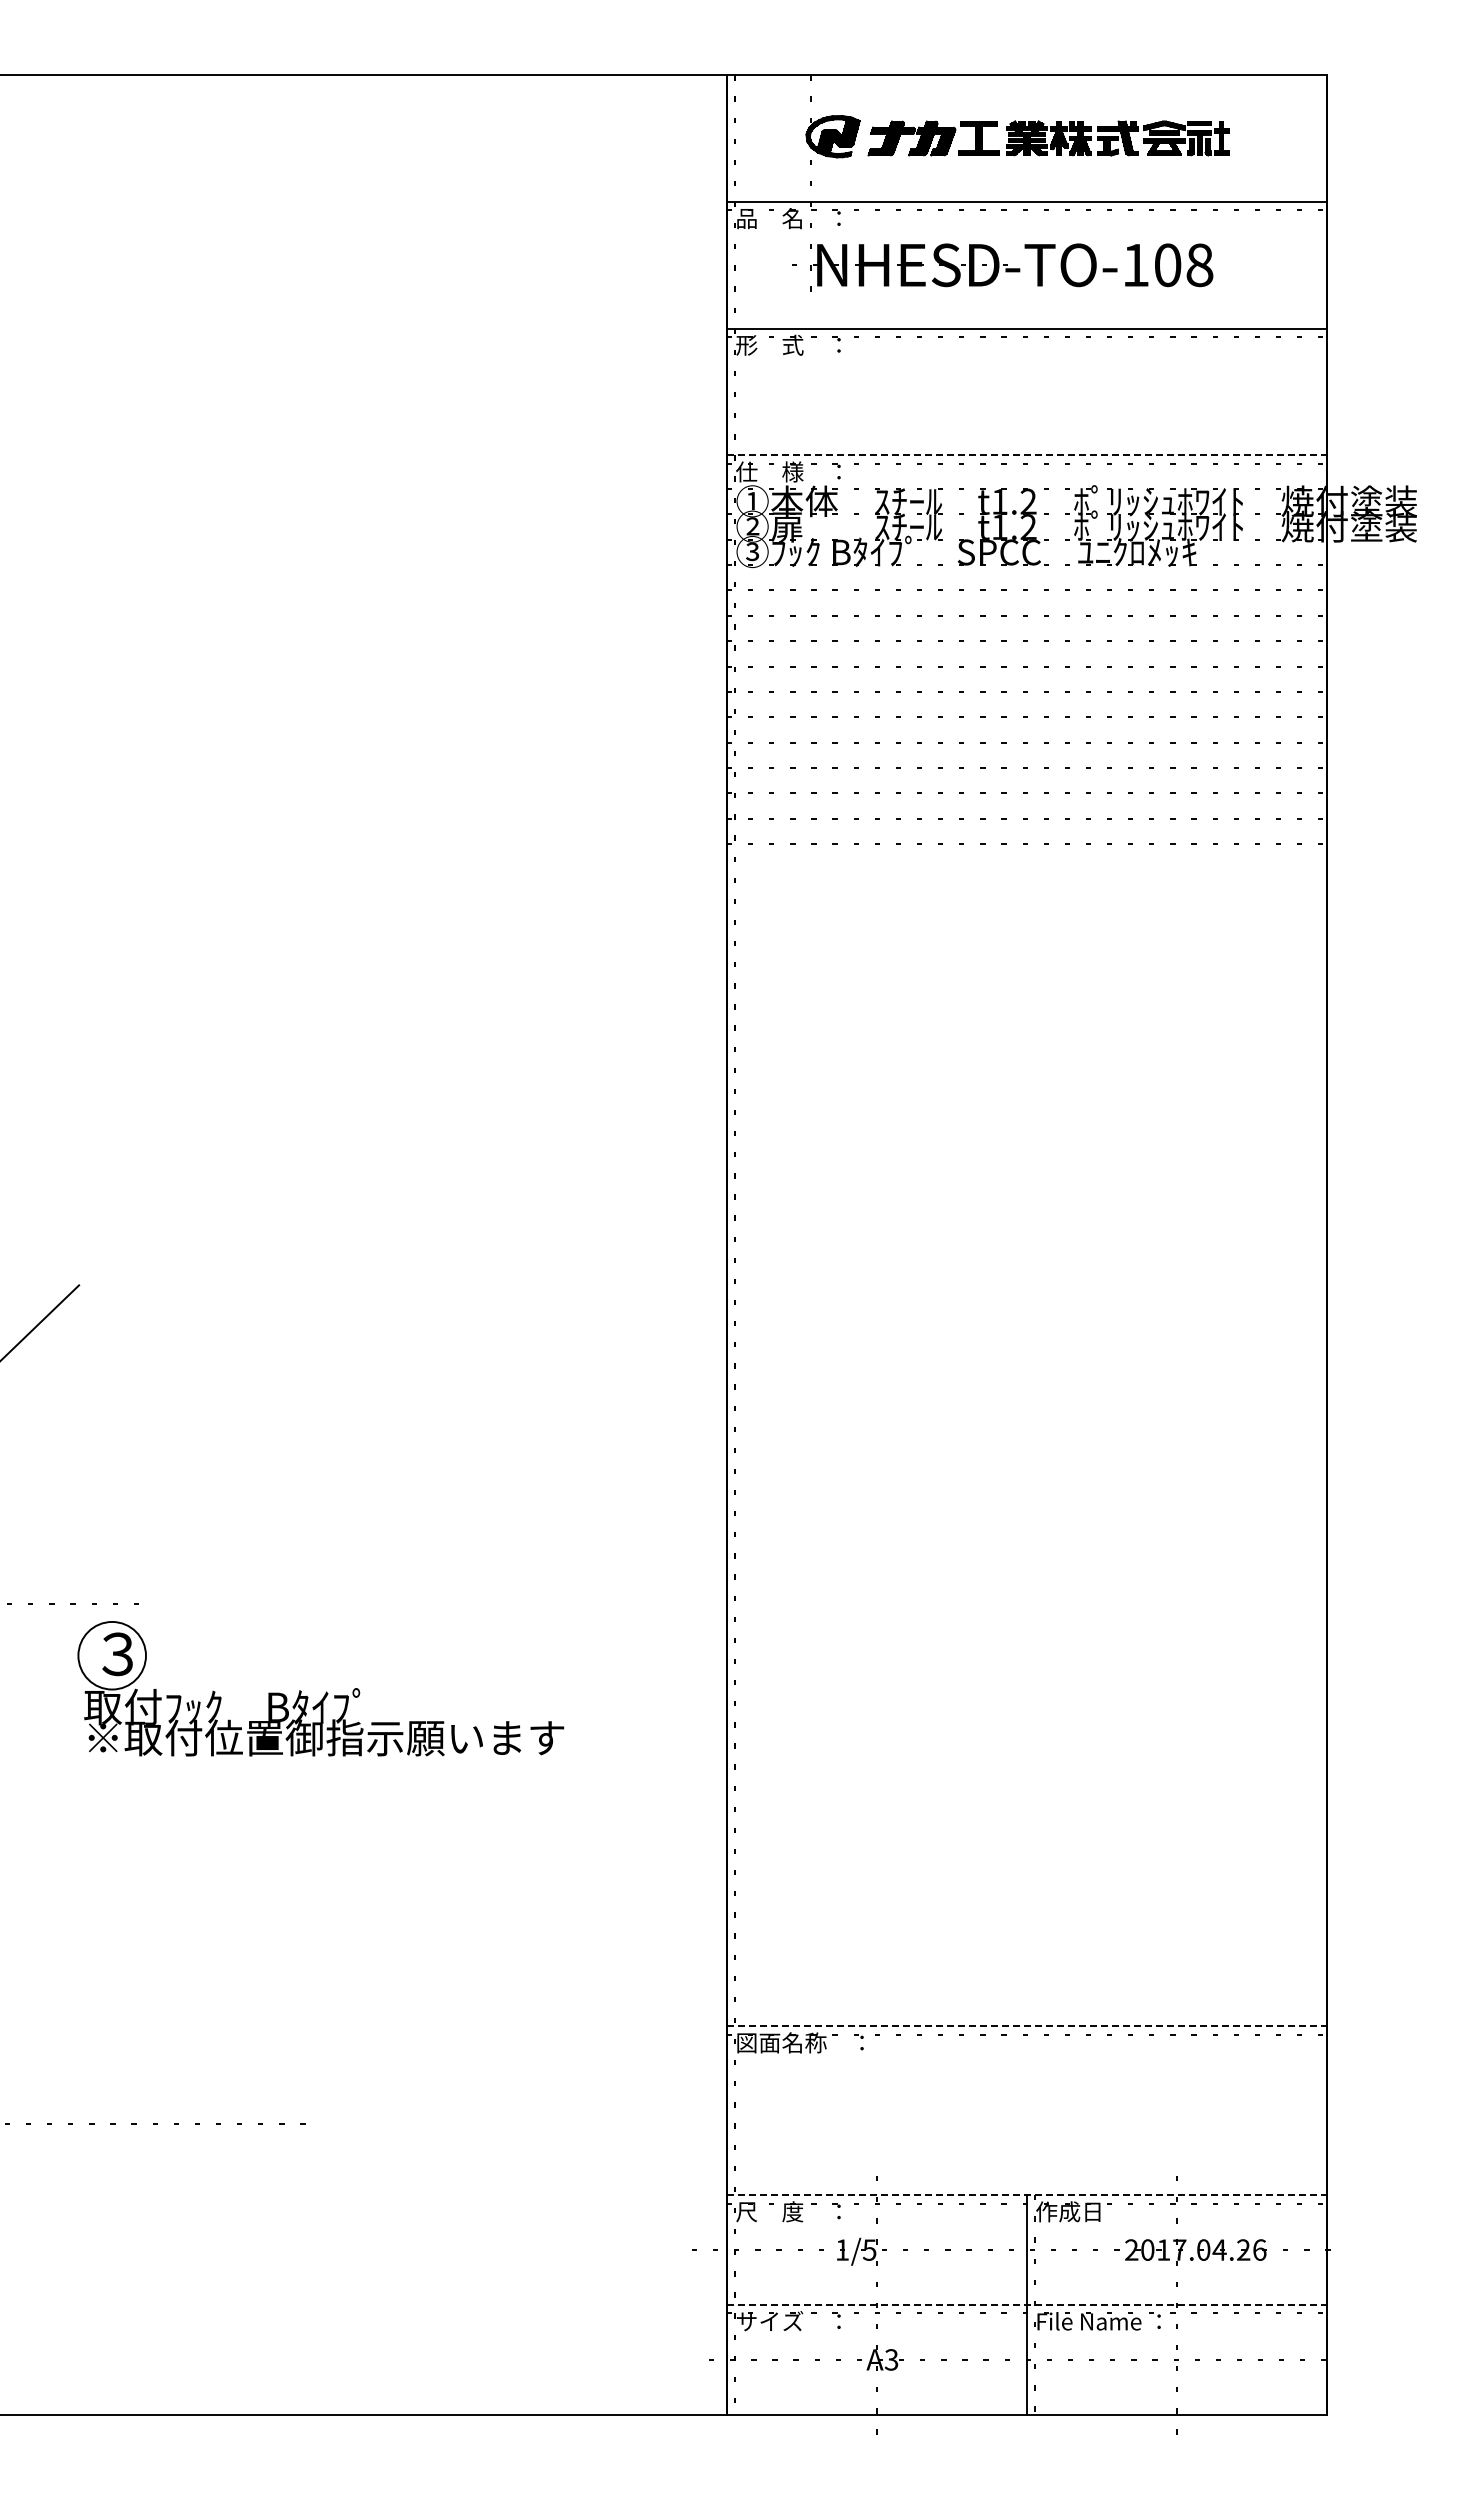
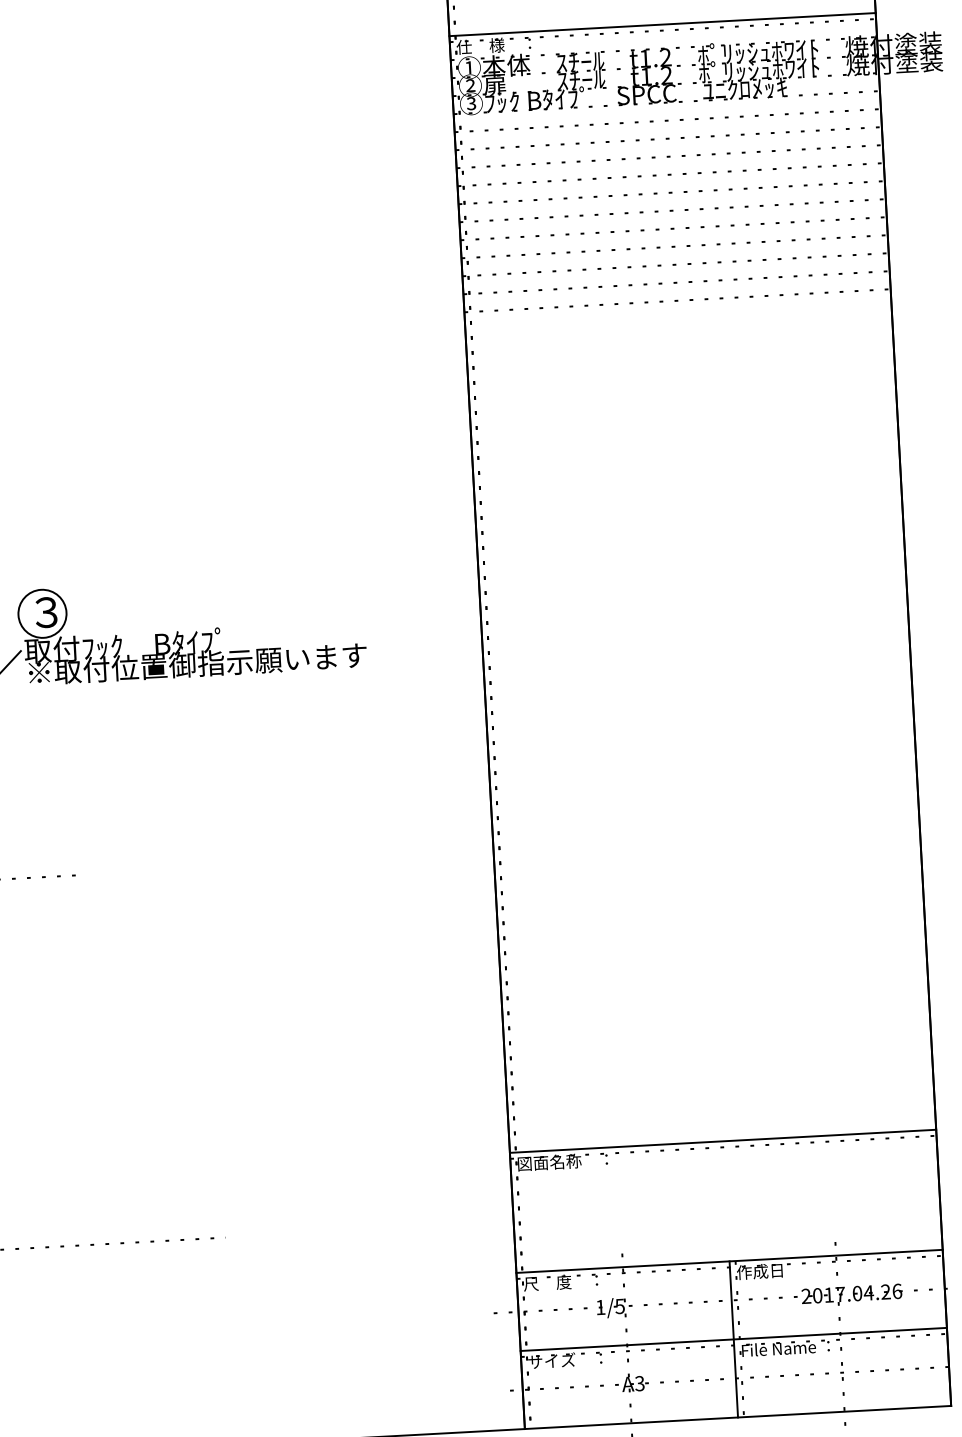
line: (1026, 455) -> (662, 24), dashed -> solid
part: (325, 1692) -> (195, 631), moved
line: (1026, 2026) -> (722, 1141), dashed -> solid
line: (1026, 2195) -> (729, 1261), dashed -> solid
line: (1026, 2305) -> (733, 1339), dashed -> solid

